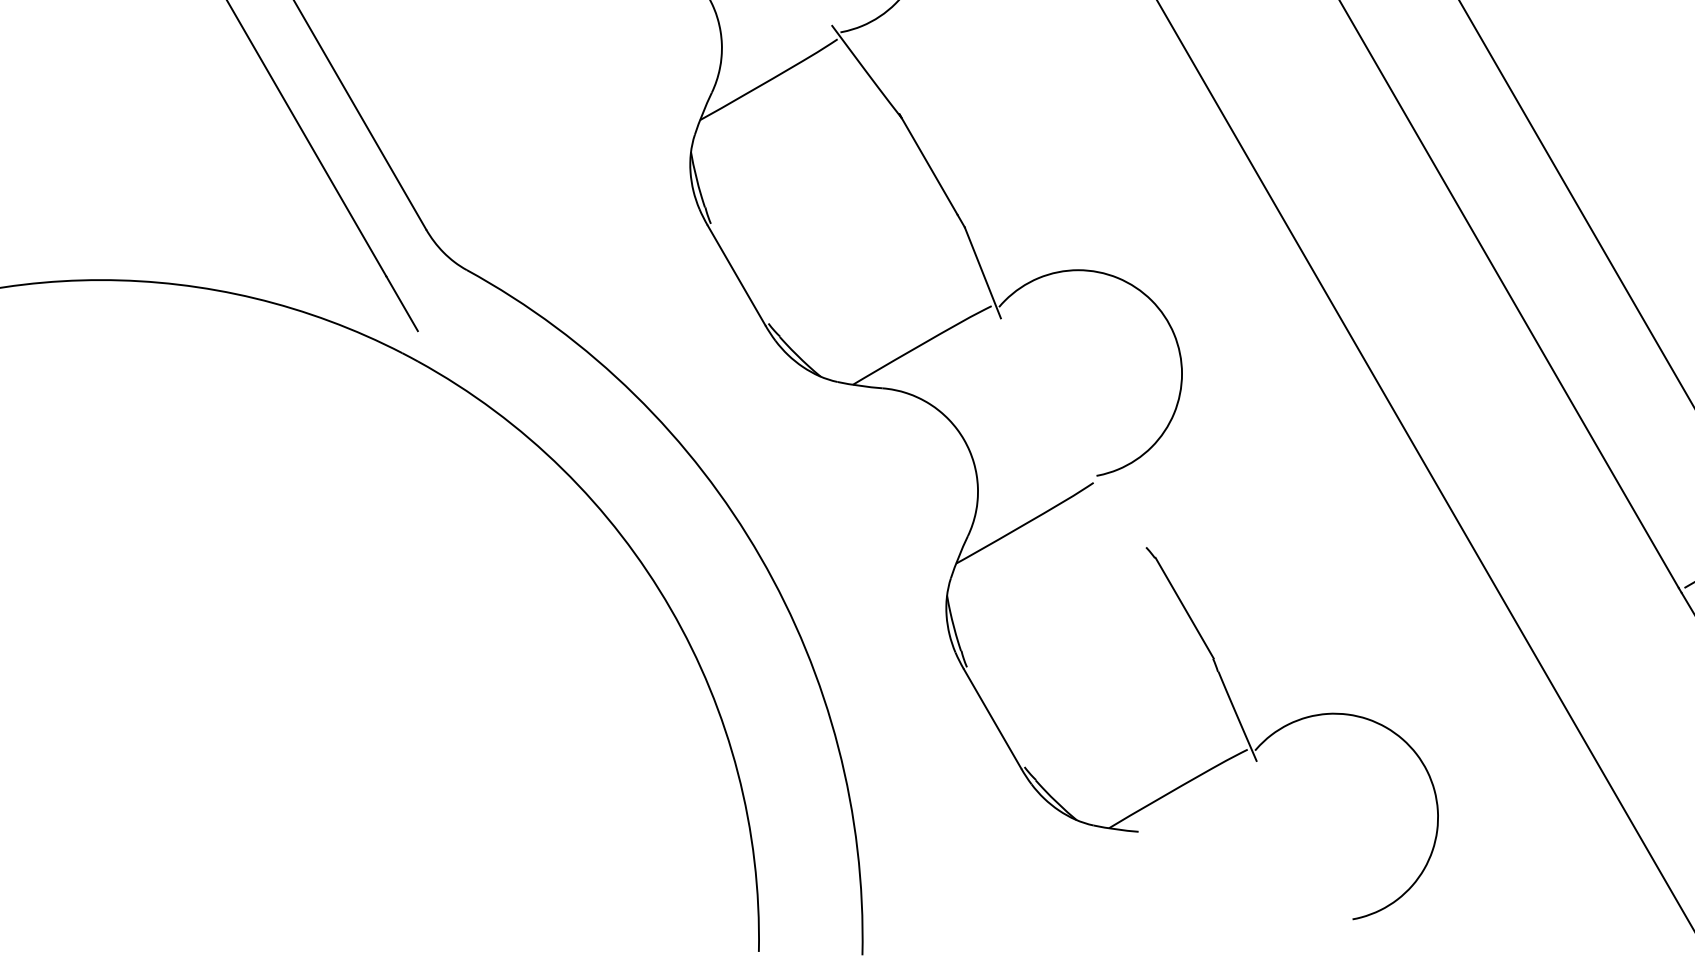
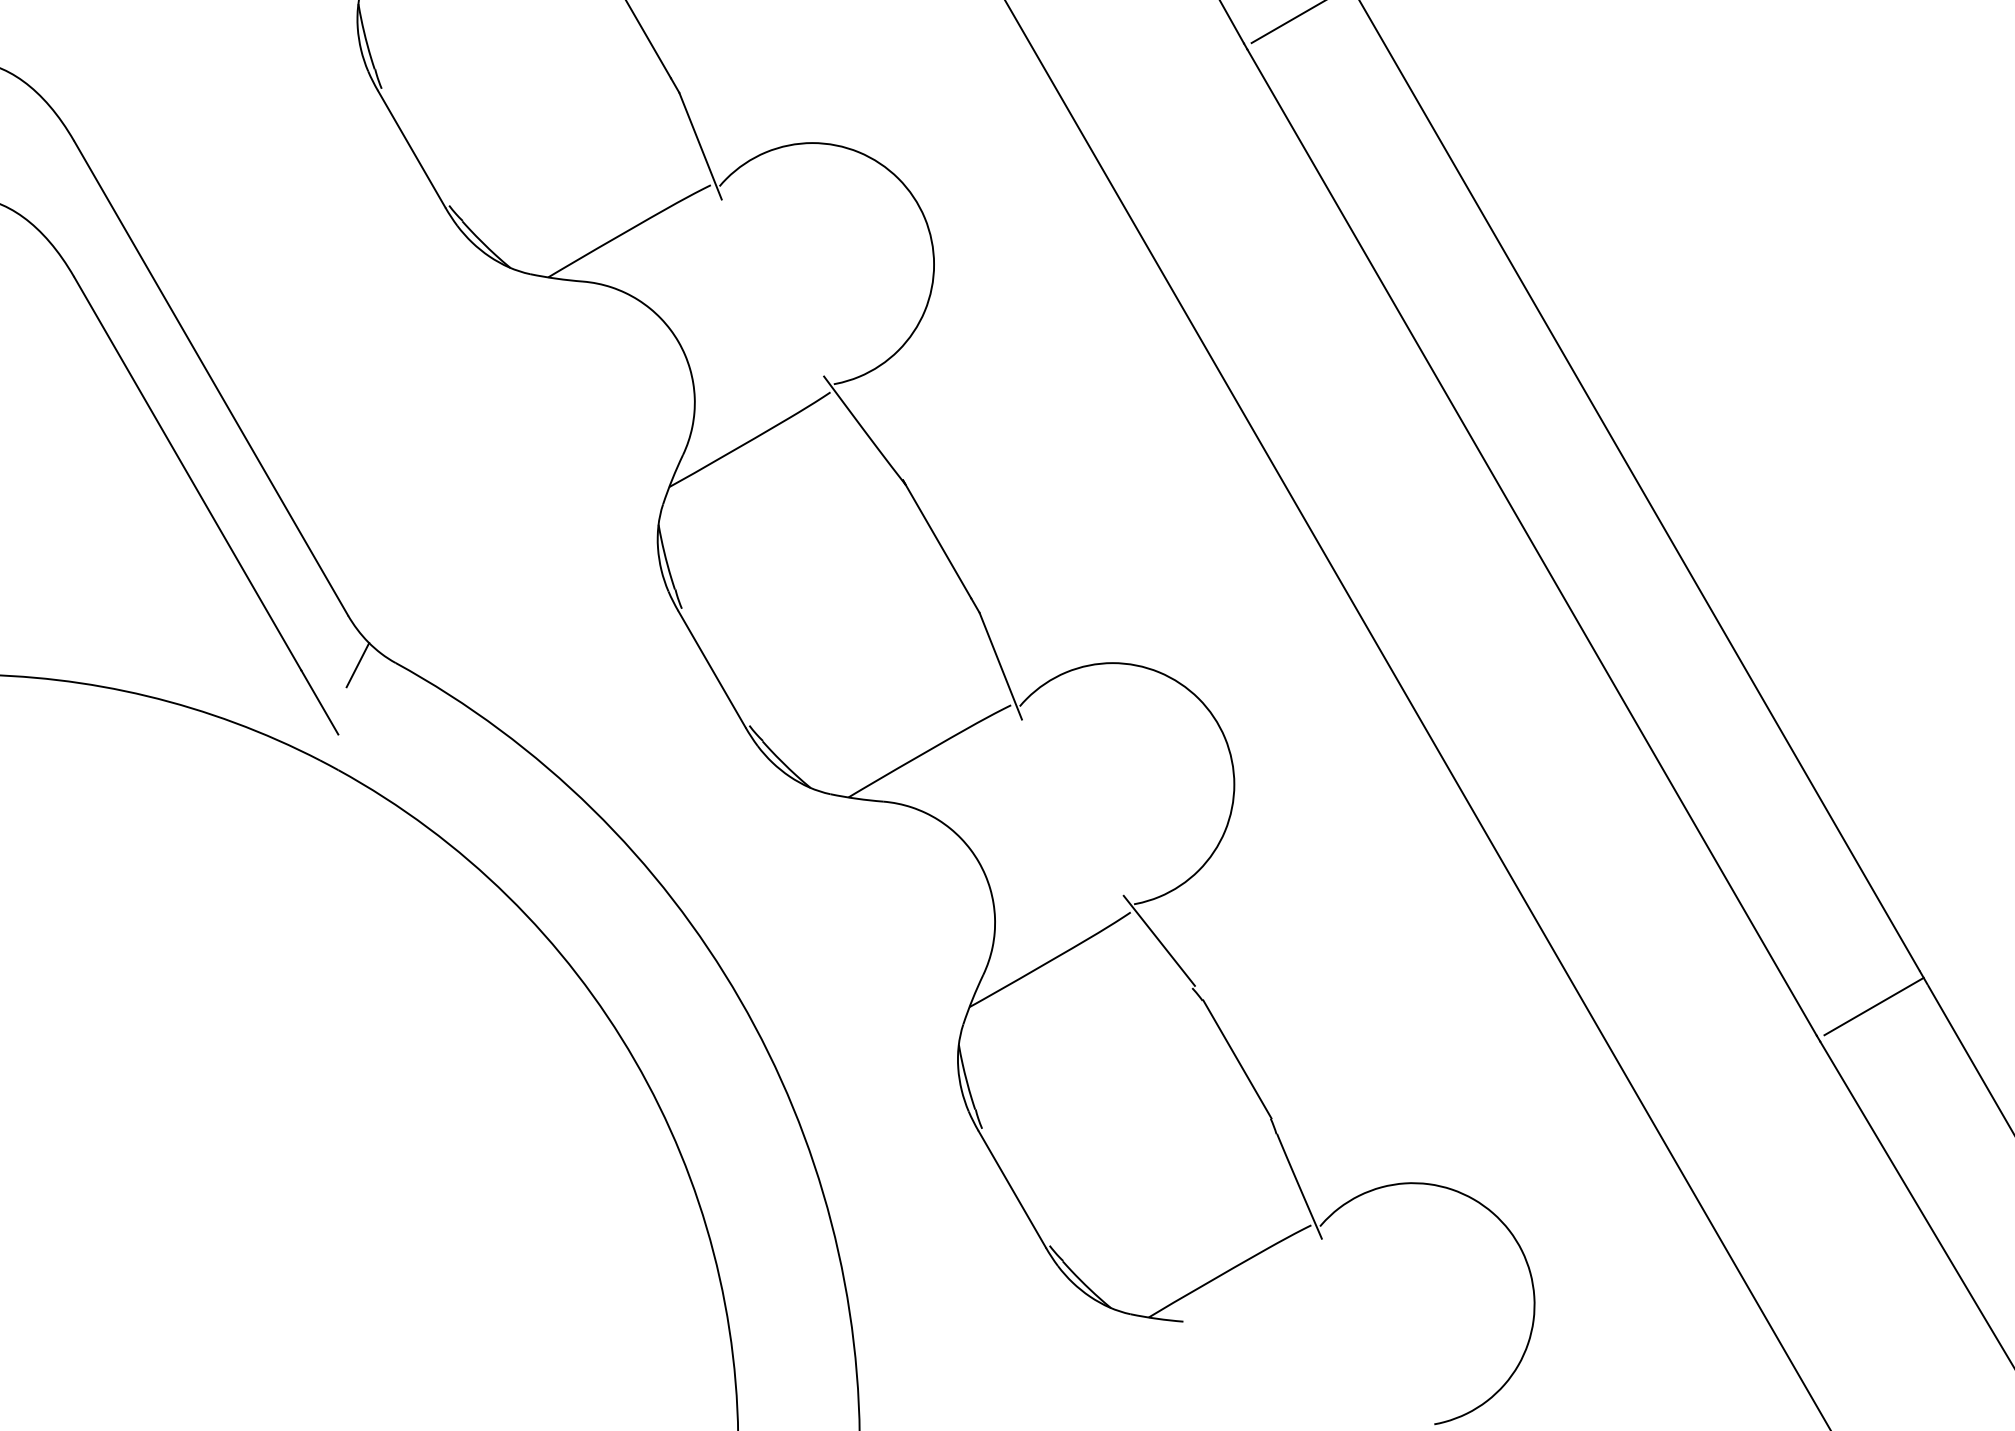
line: (434, 272) -> (357, 665), added
line: (1117, 506) -> (1158, 940), added

